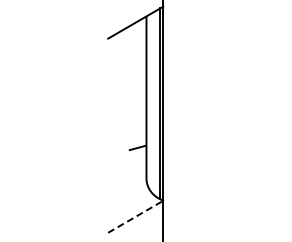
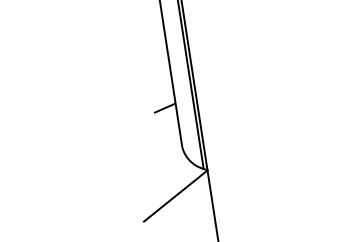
line: (135, 216) -> (175, 195), dashed -> solid

